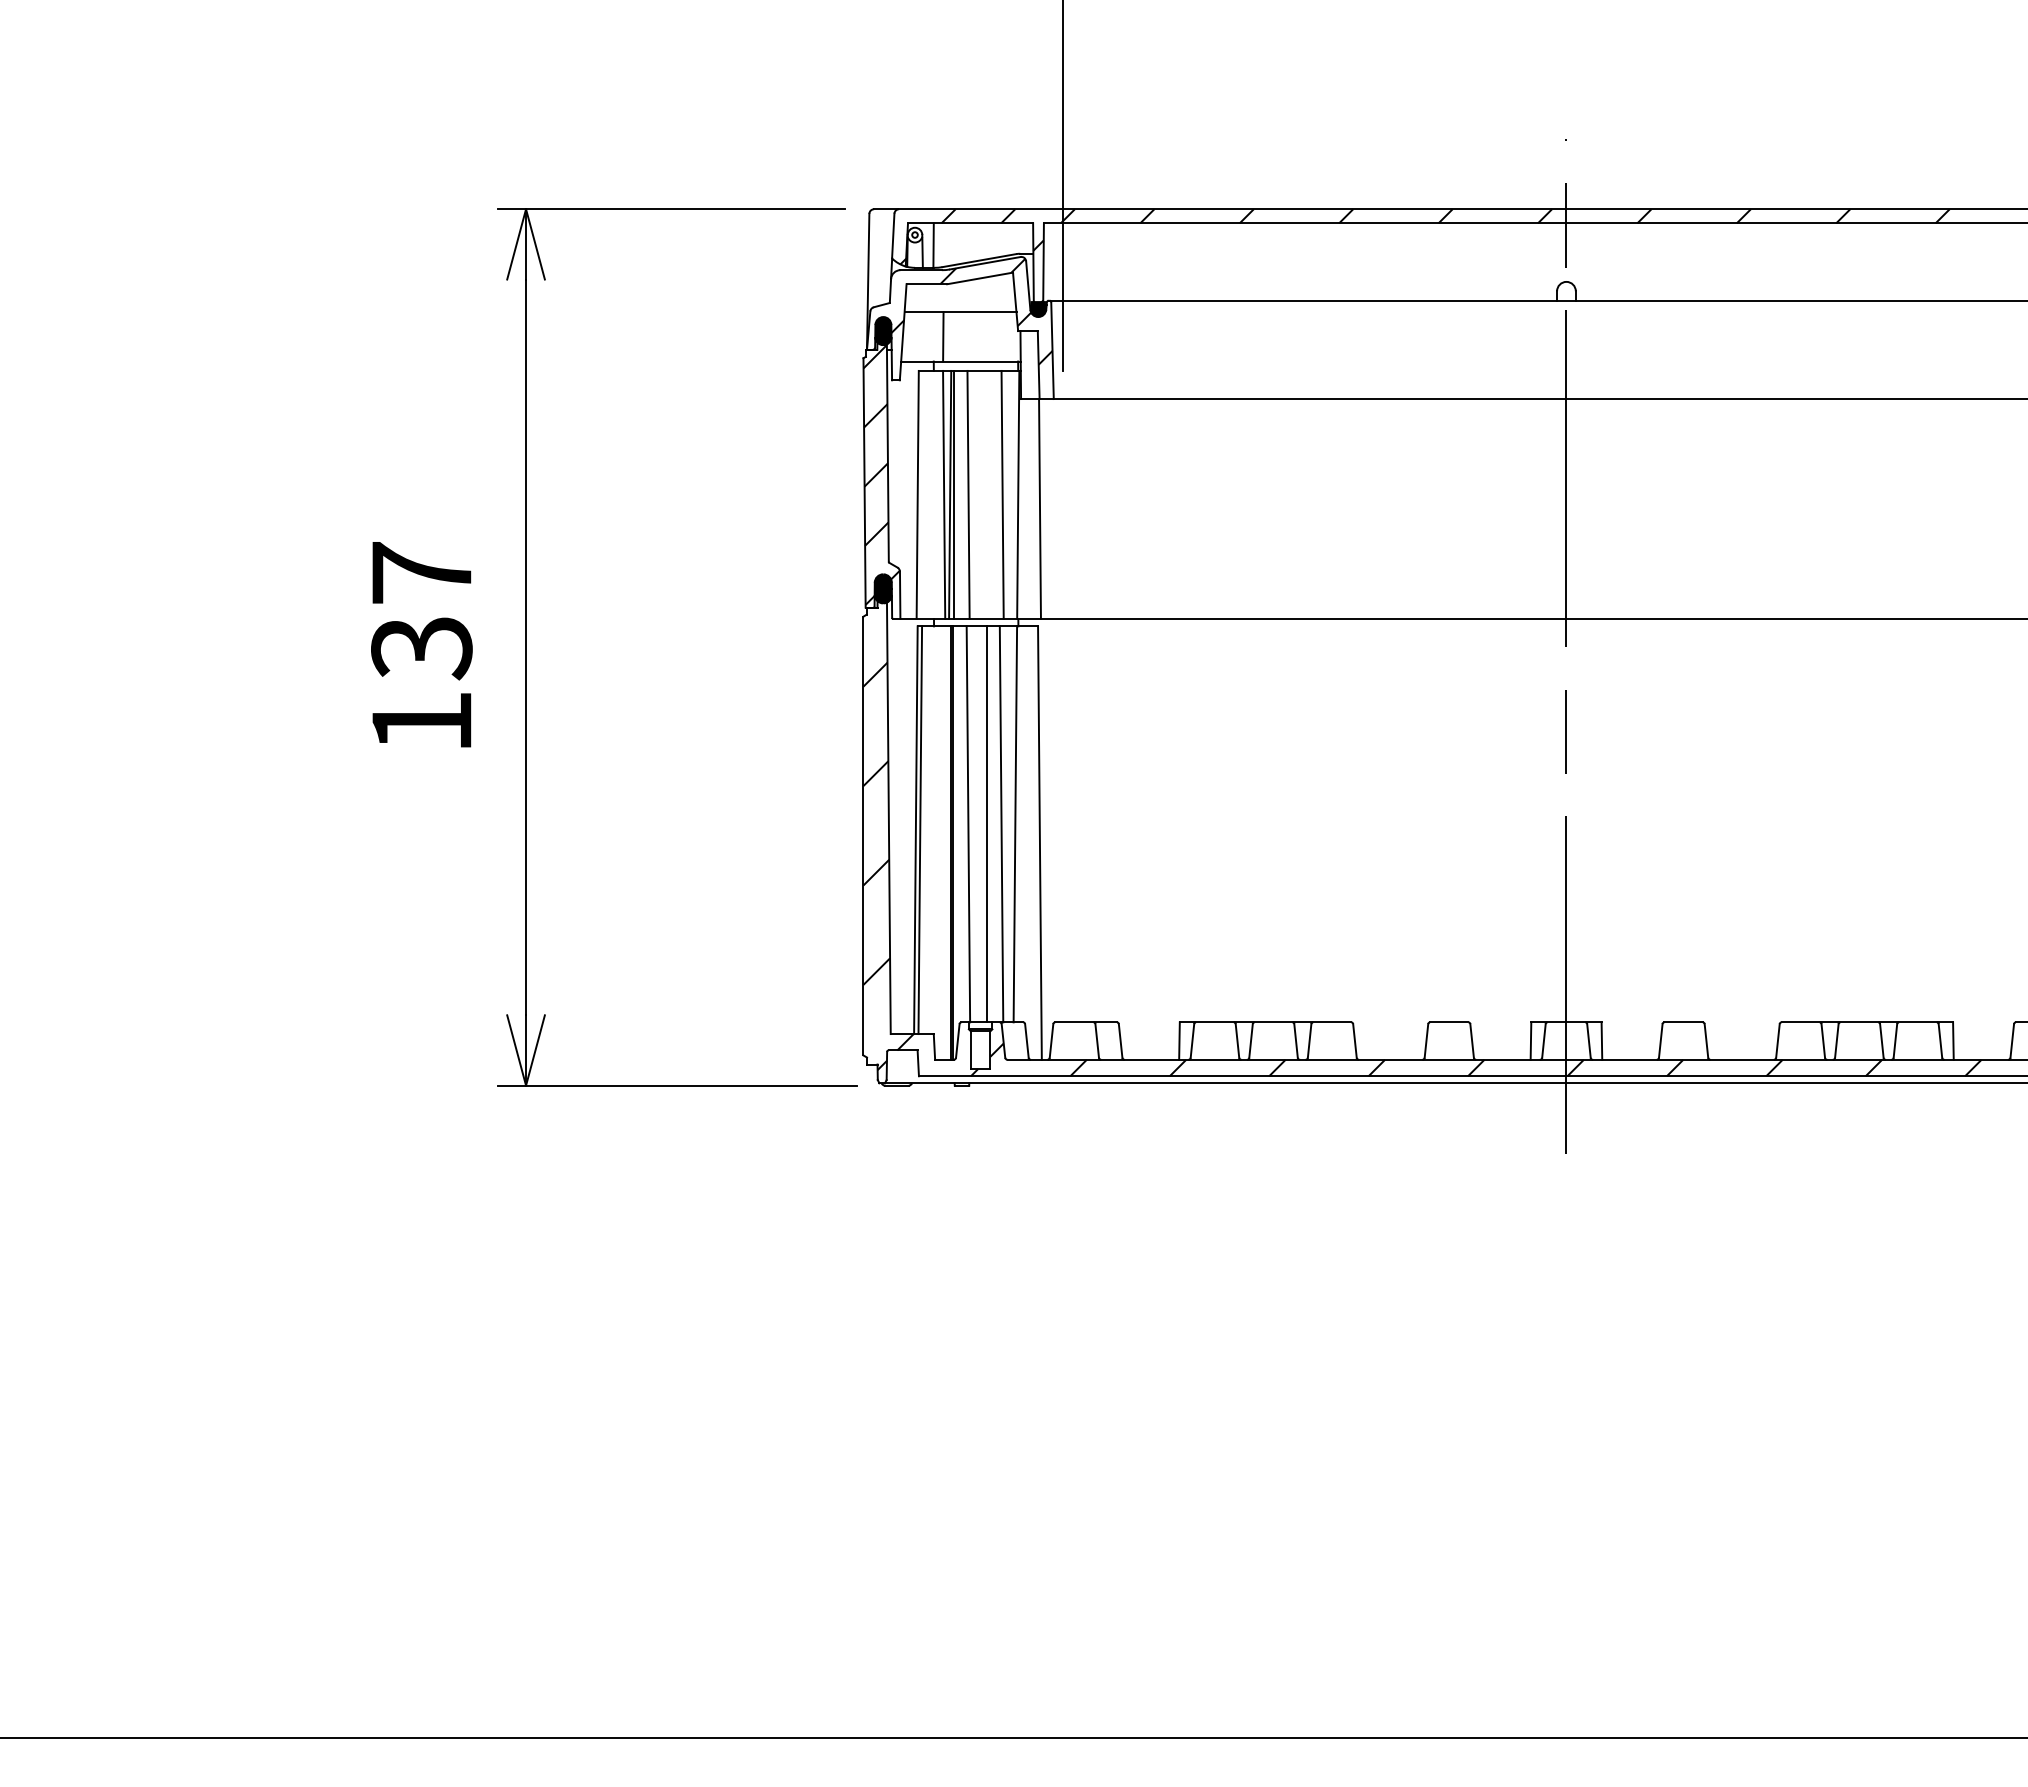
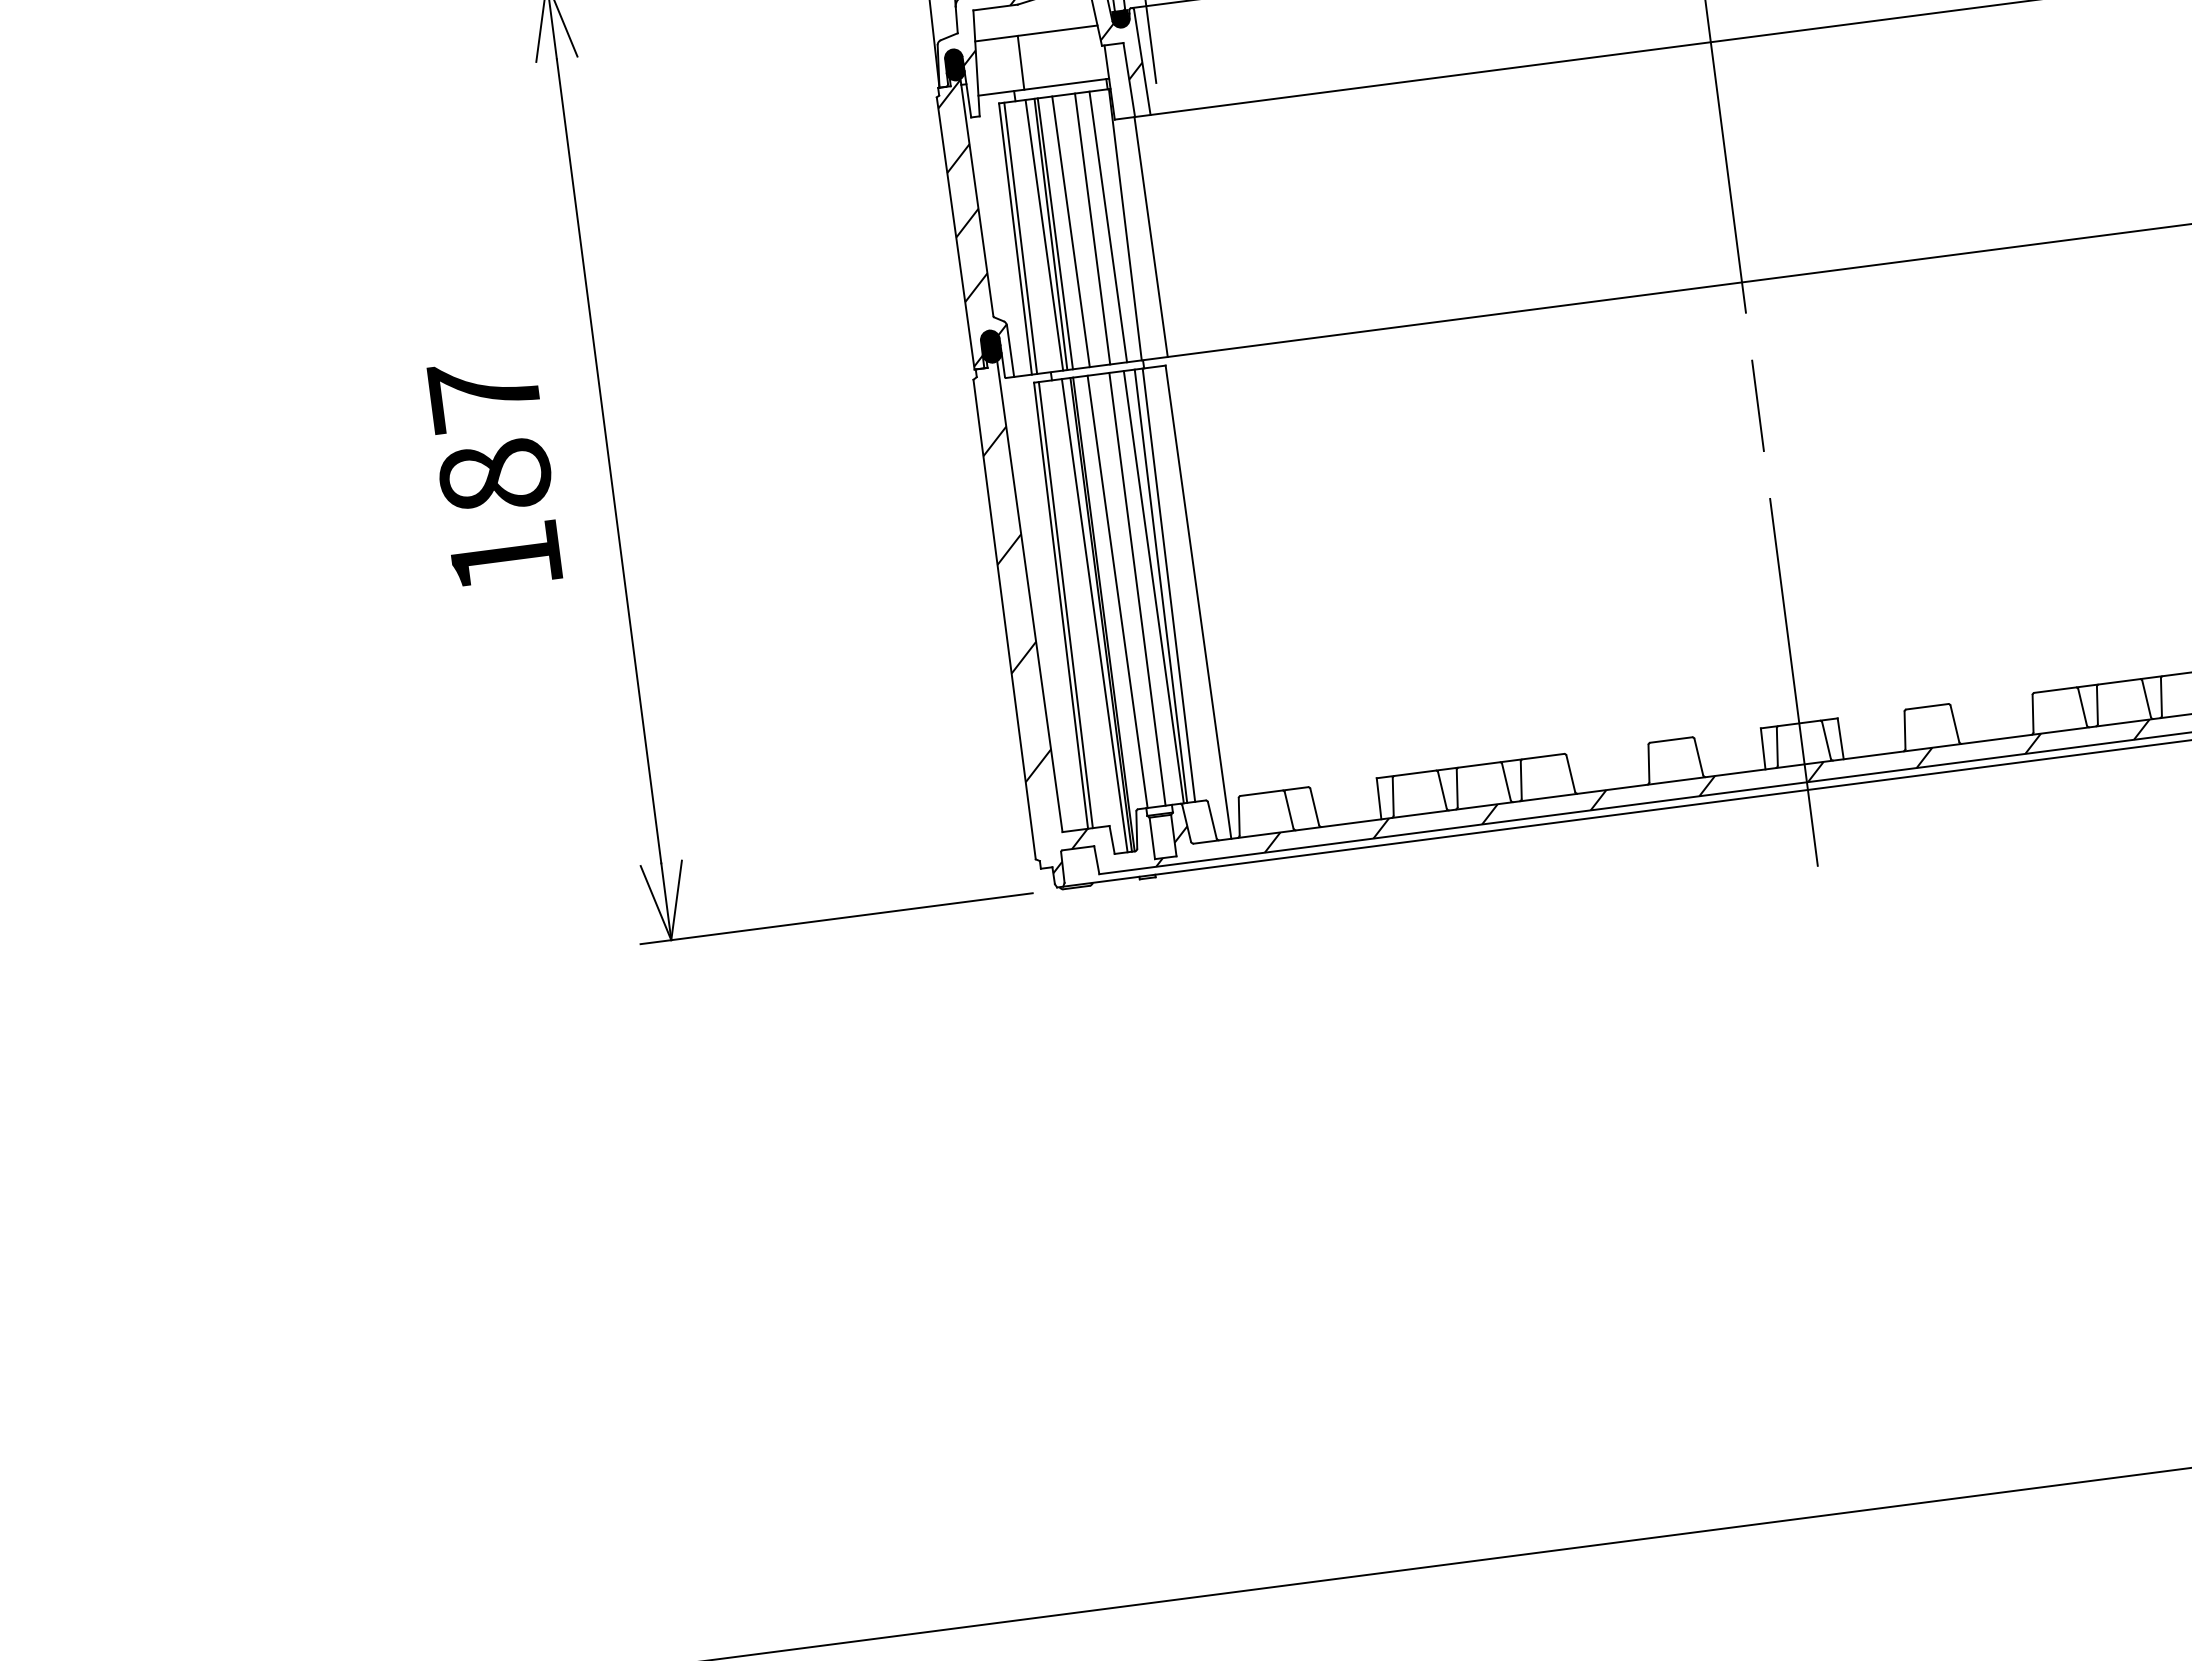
line: (922, 494) -> (1020, 237), added
line: (988, 494) -> (1092, 228), added
text: (421, 648) -> (495, 477), 137 -> 187
line: (1007, 824) -> (1160, 586), added
line: (944, 842) -> (1094, 615), added

